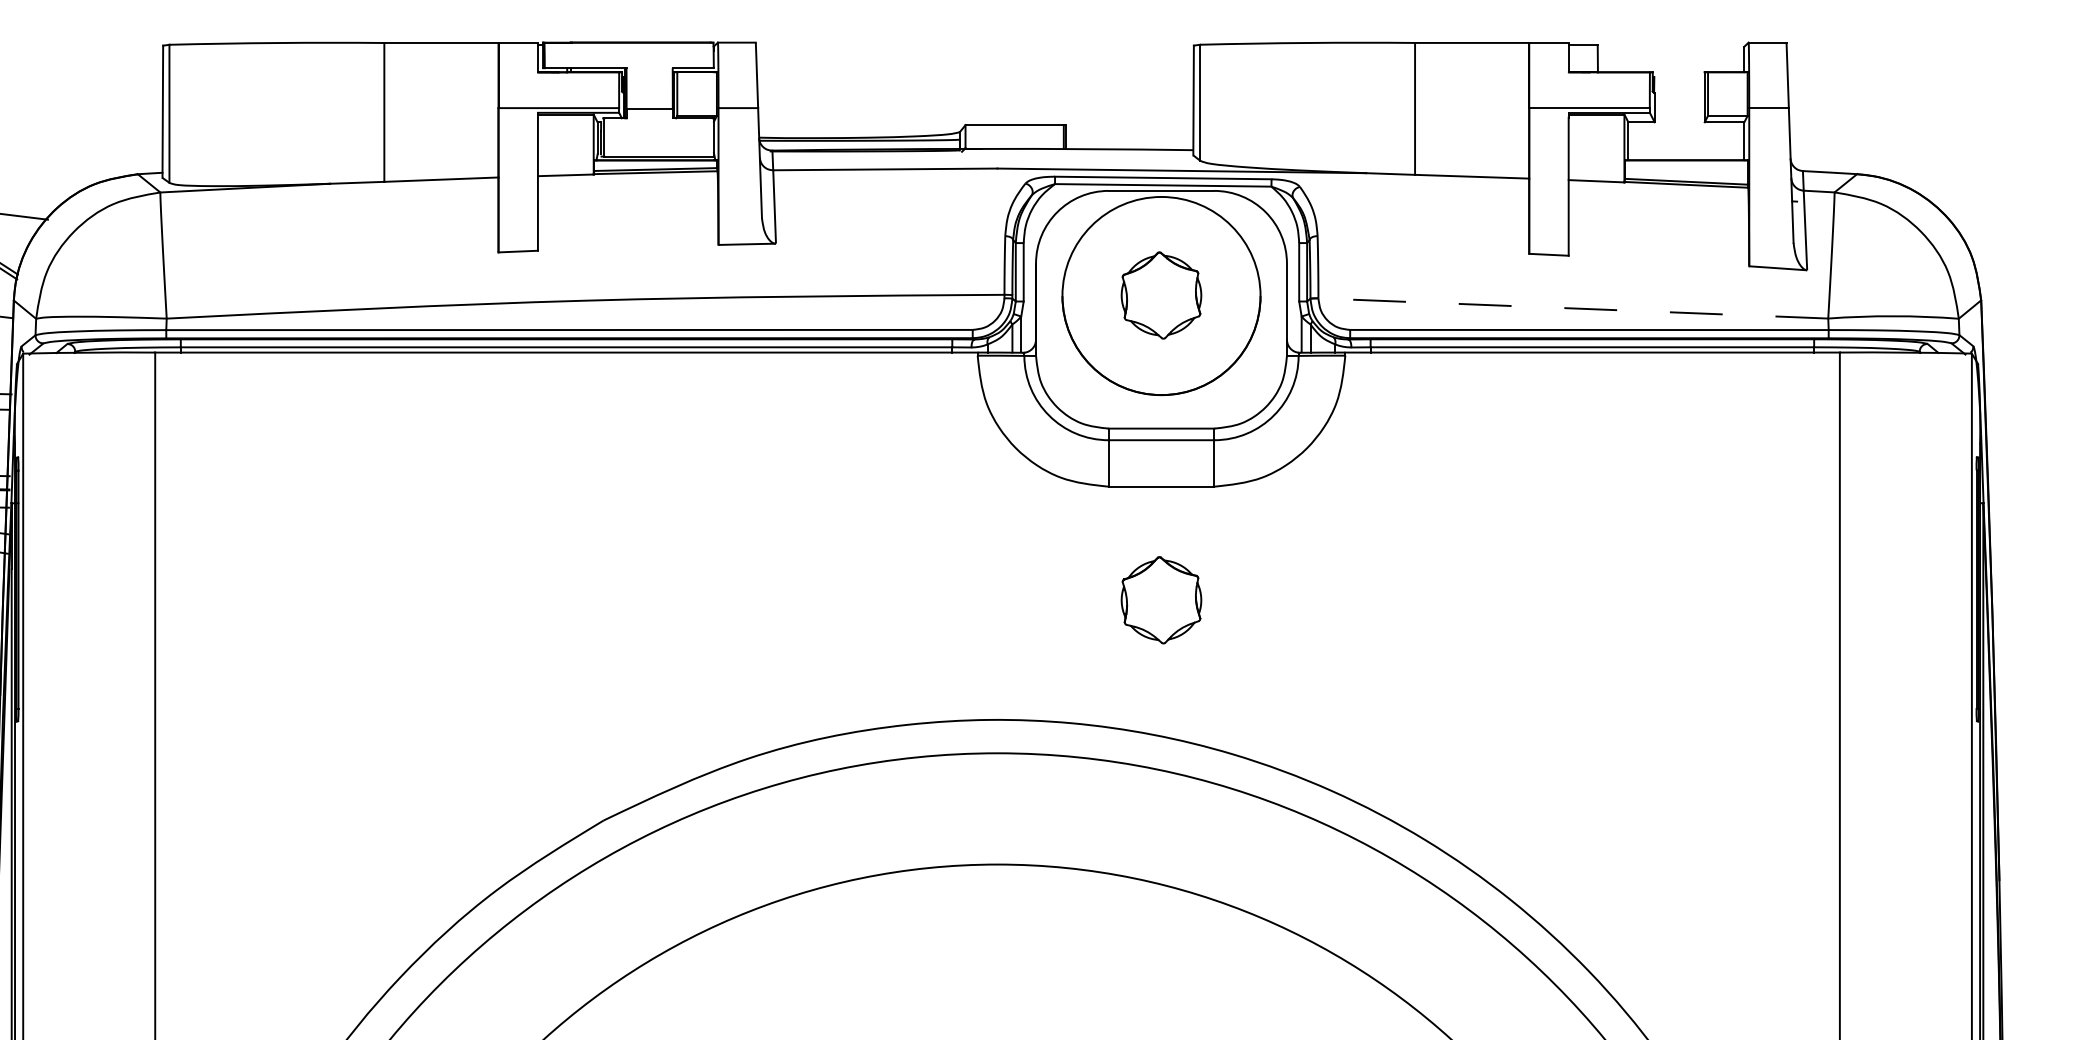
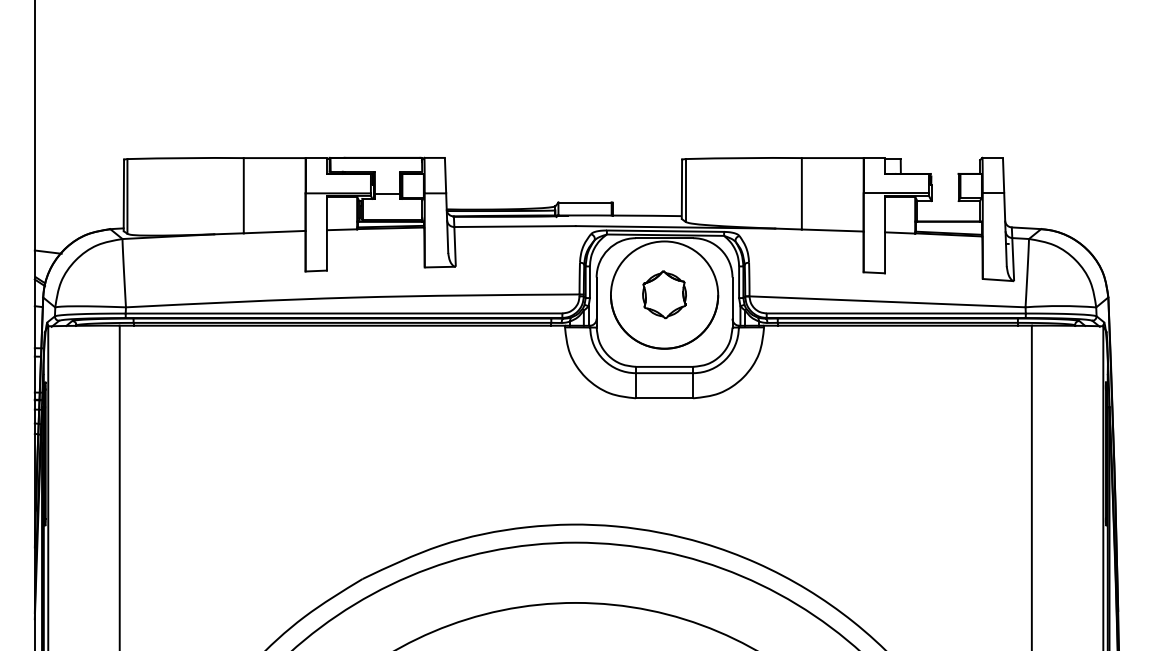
line: (1573, 307) -> (887, 301), dashed -> solid
part: (1161, 599) -> (664, 459), removed

